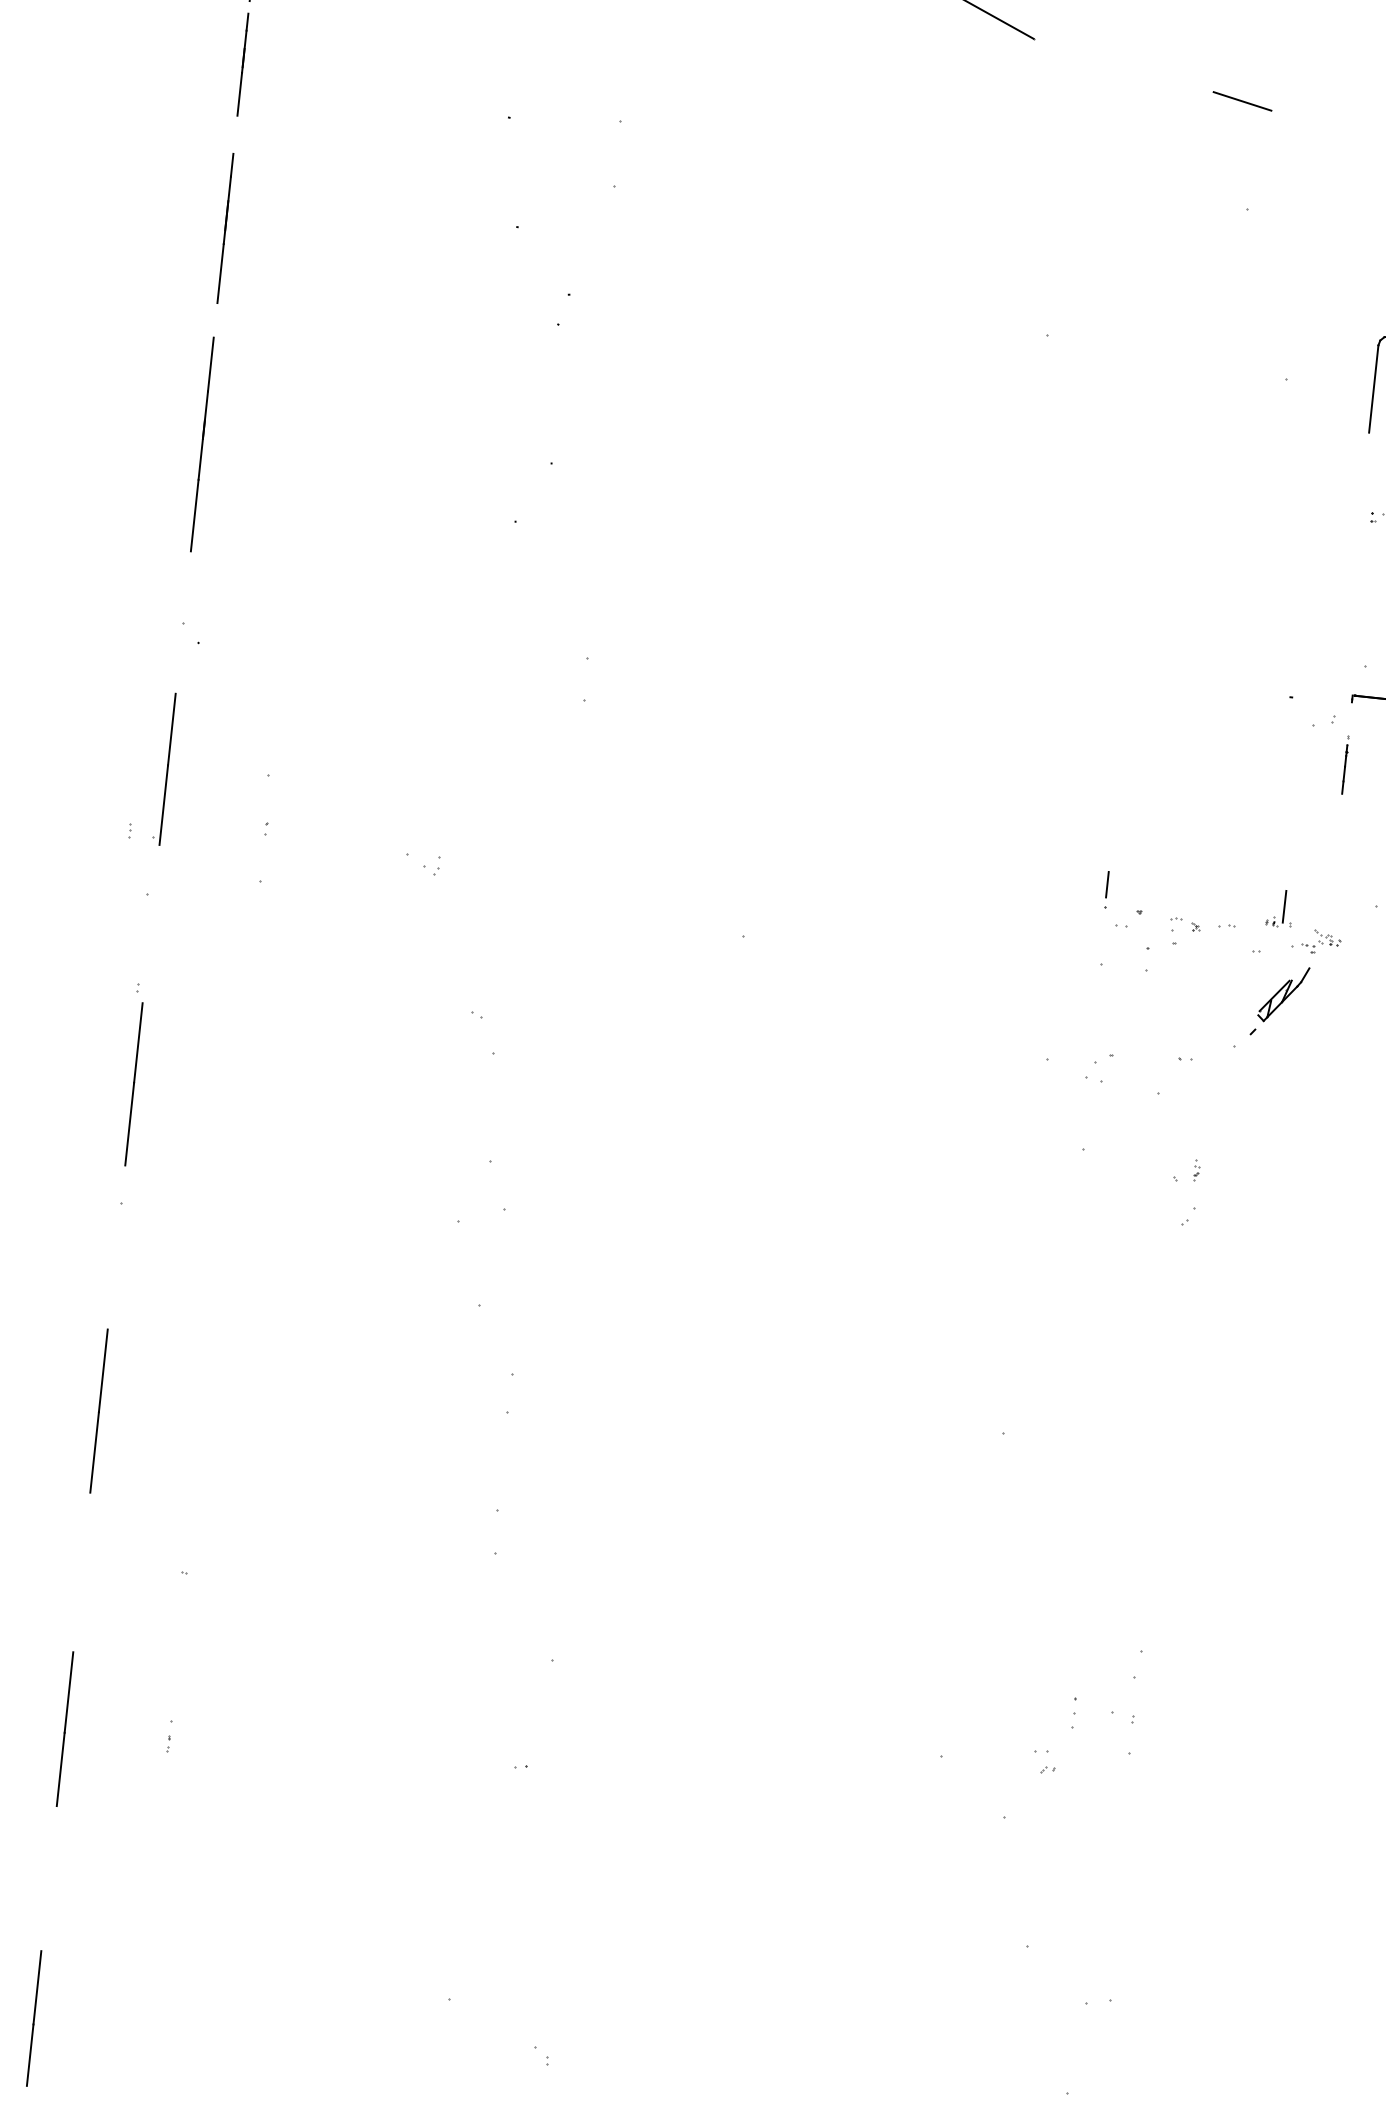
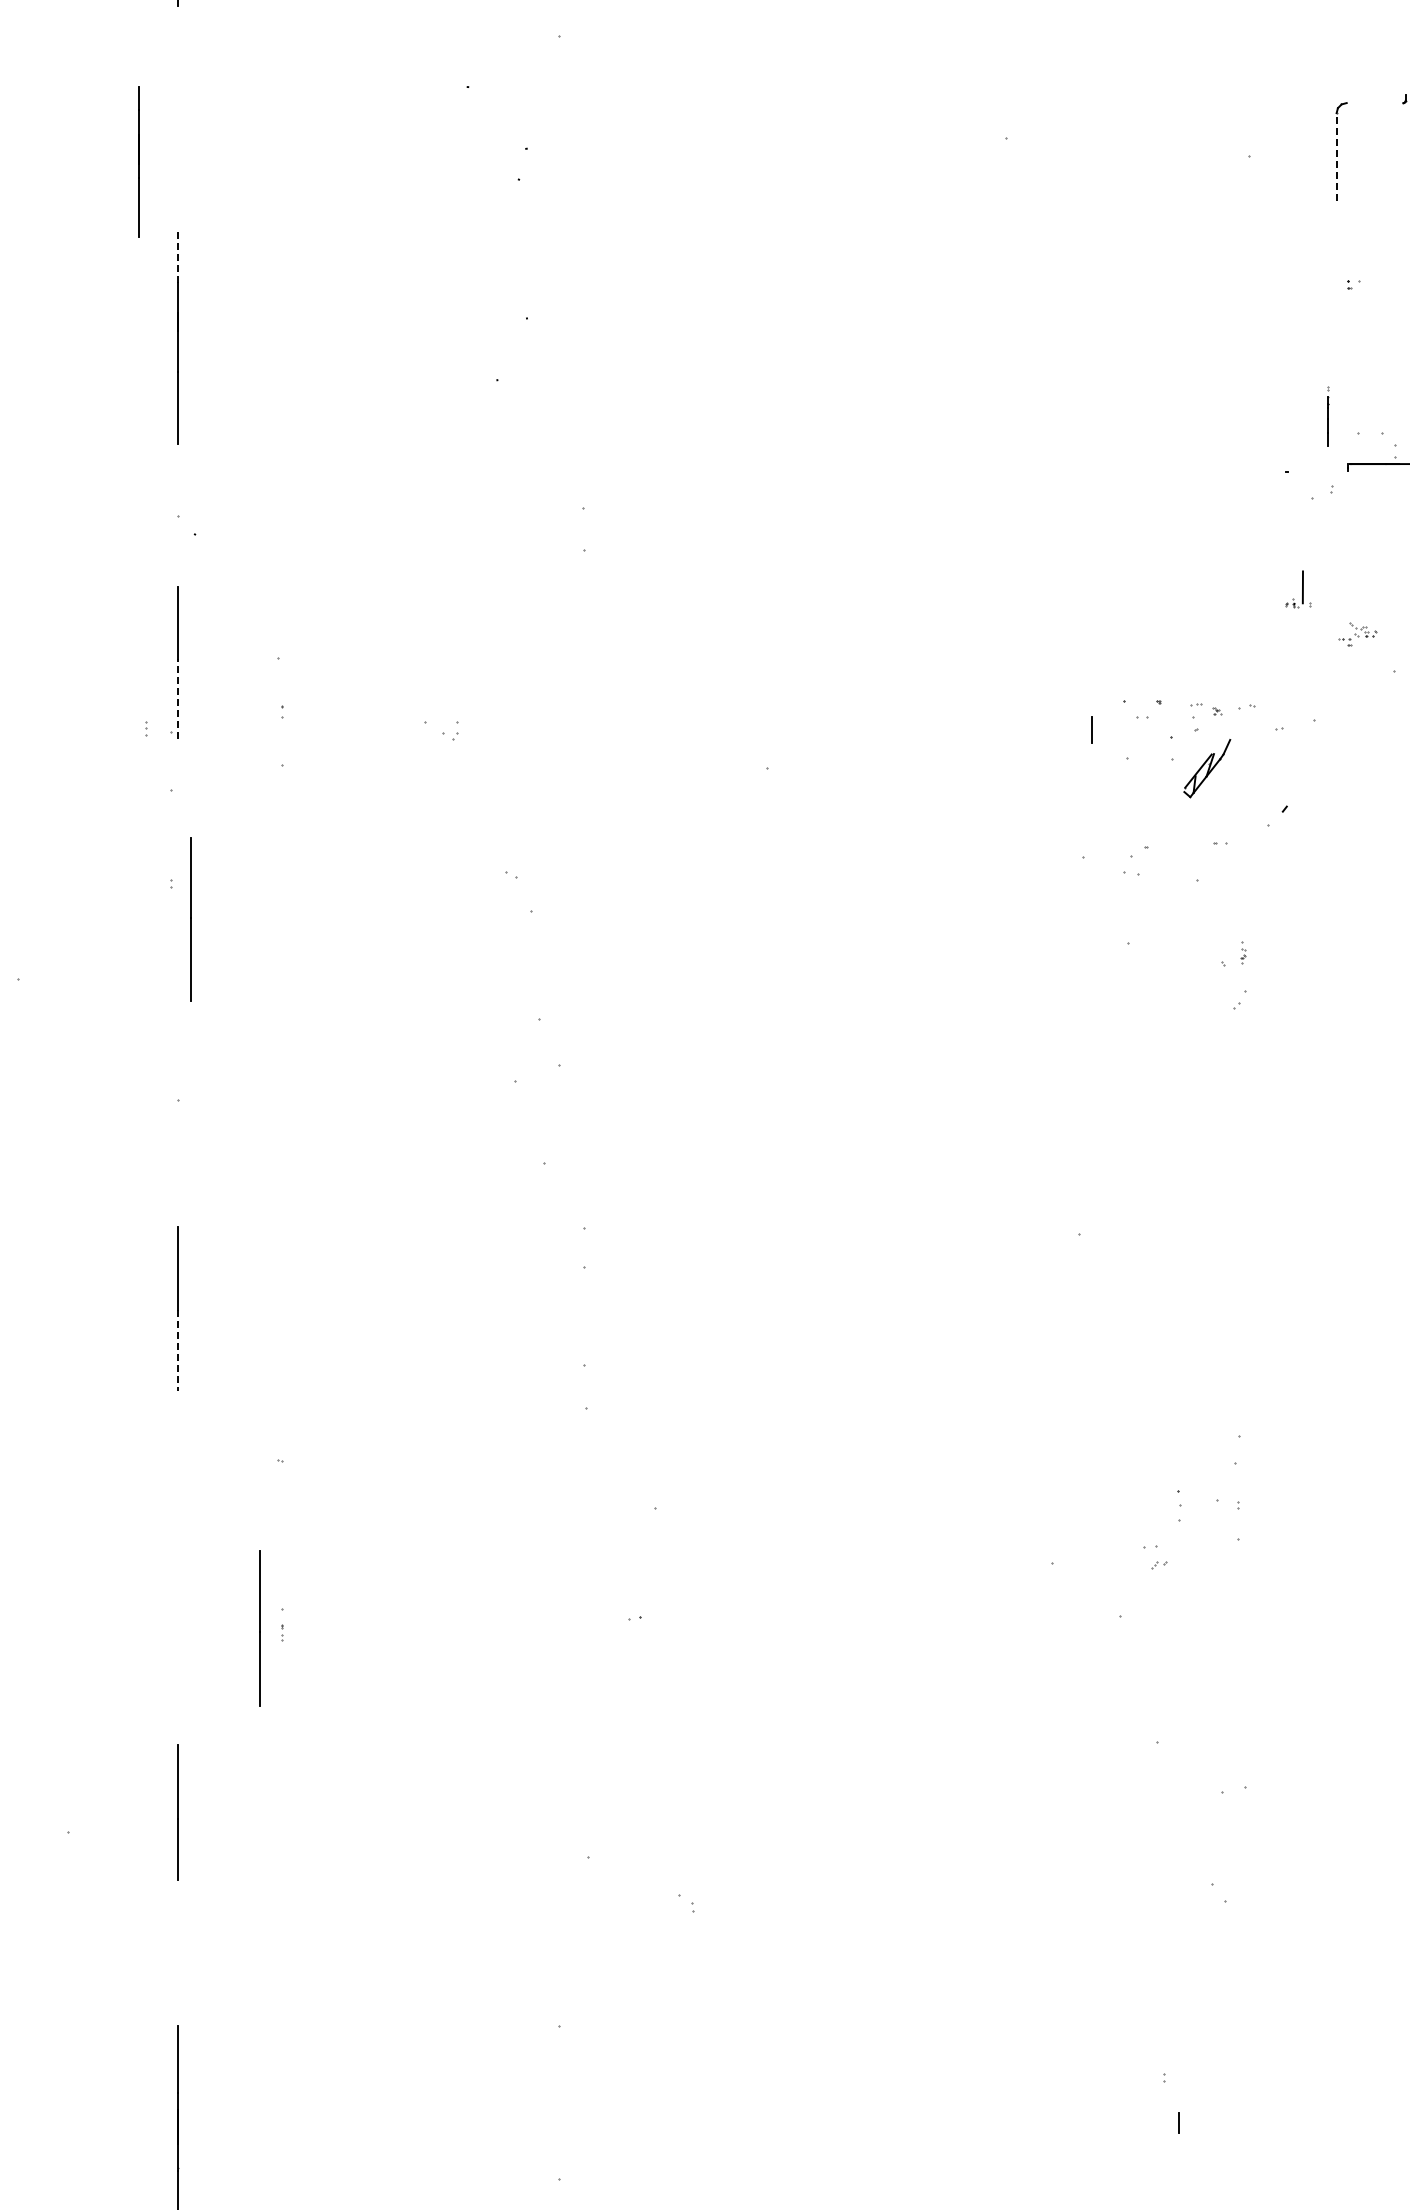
line: (225, 227) -> (138, 161), moved
line: (210, 363) -> (177, 255), solid -> dashed
line: (1373, 389) -> (1336, 157), solid -> dashed
line: (1345, 764) -> (1328, 416), moved
line: (163, 804) -> (177, 698), solid -> dashed
line: (1106, 883) -> (1091, 729), moved
part: (1279, 908) -> (1298, 589), moved
part: (1321, 942) -> (1357, 634), moved
part: (1283, 994) -> (1207, 768), moved
line: (133, 1084) -> (190, 919), moved
line: (94, 1452) -> (177, 1350), solid -> dashed
line: (64, 1728) -> (259, 1628), moved
line: (33, 2018) -> (177, 1812), moved

